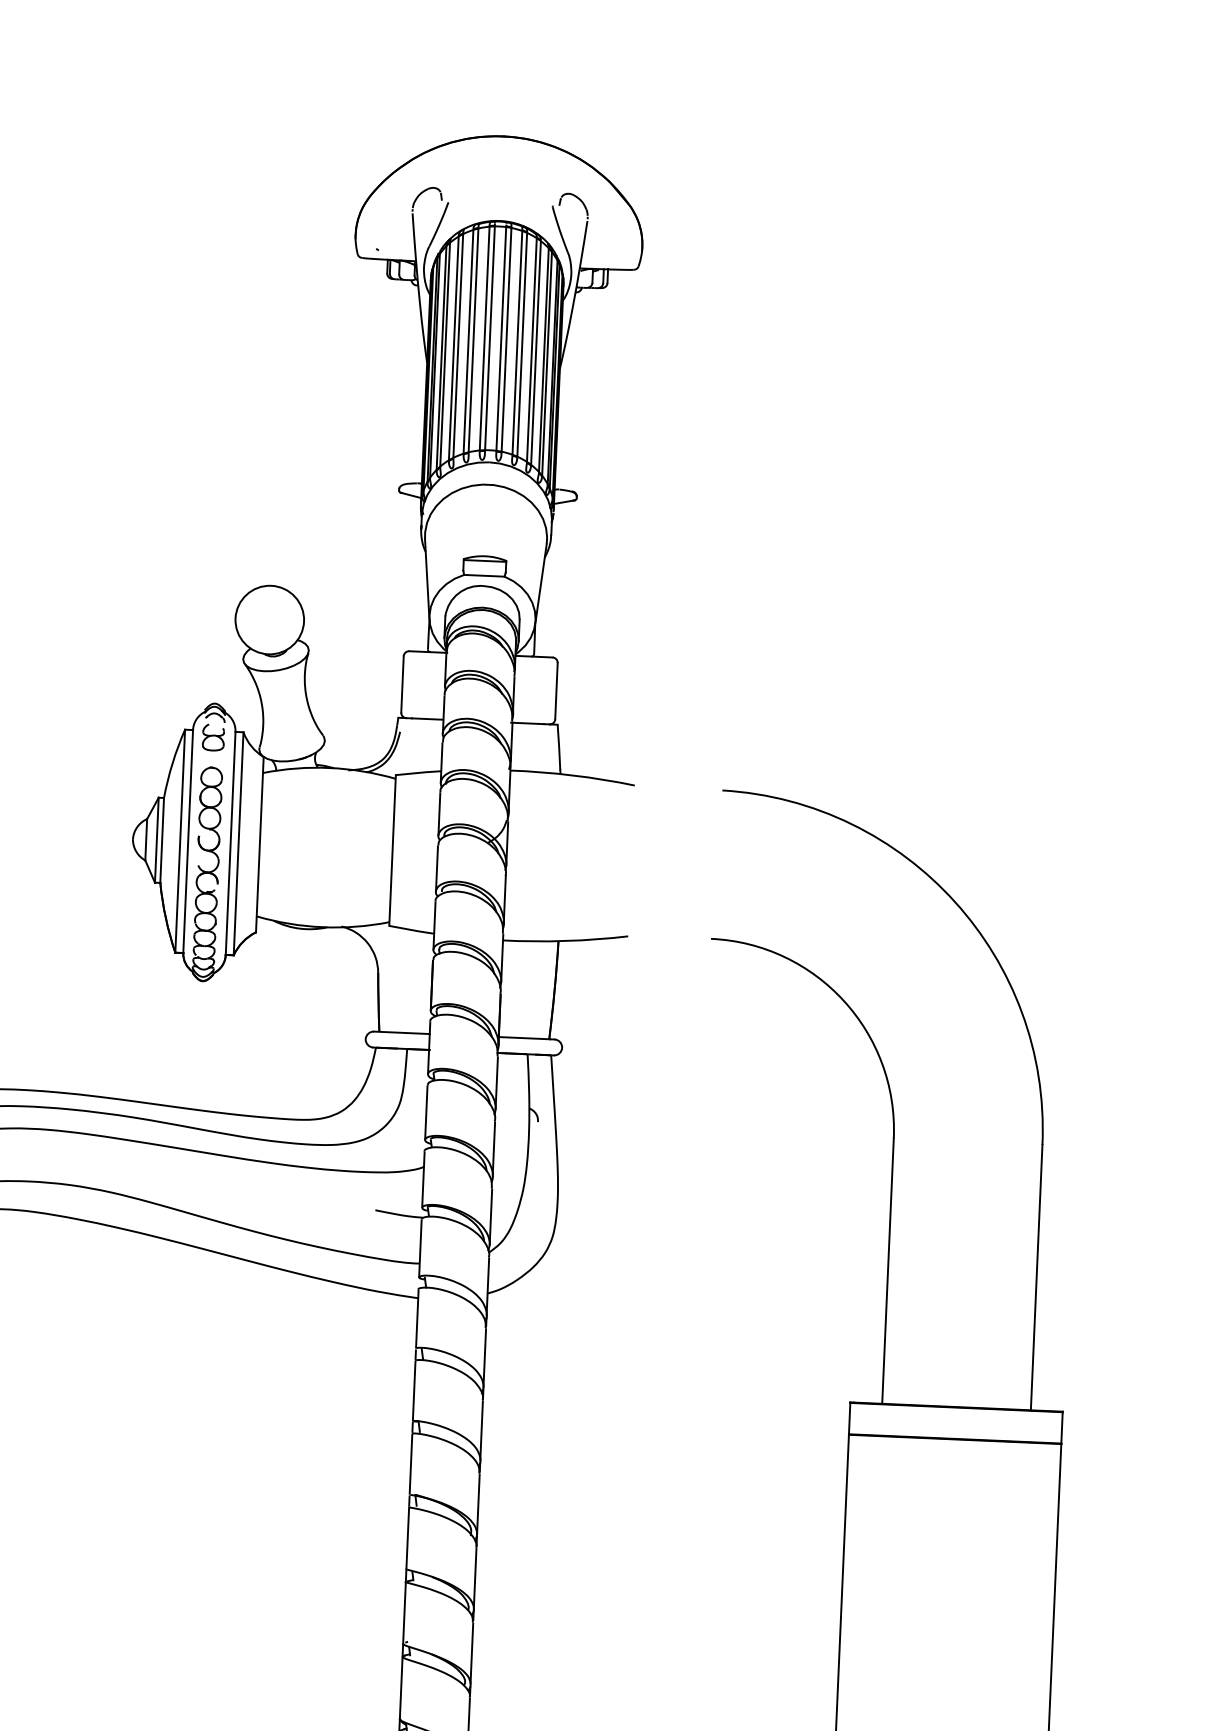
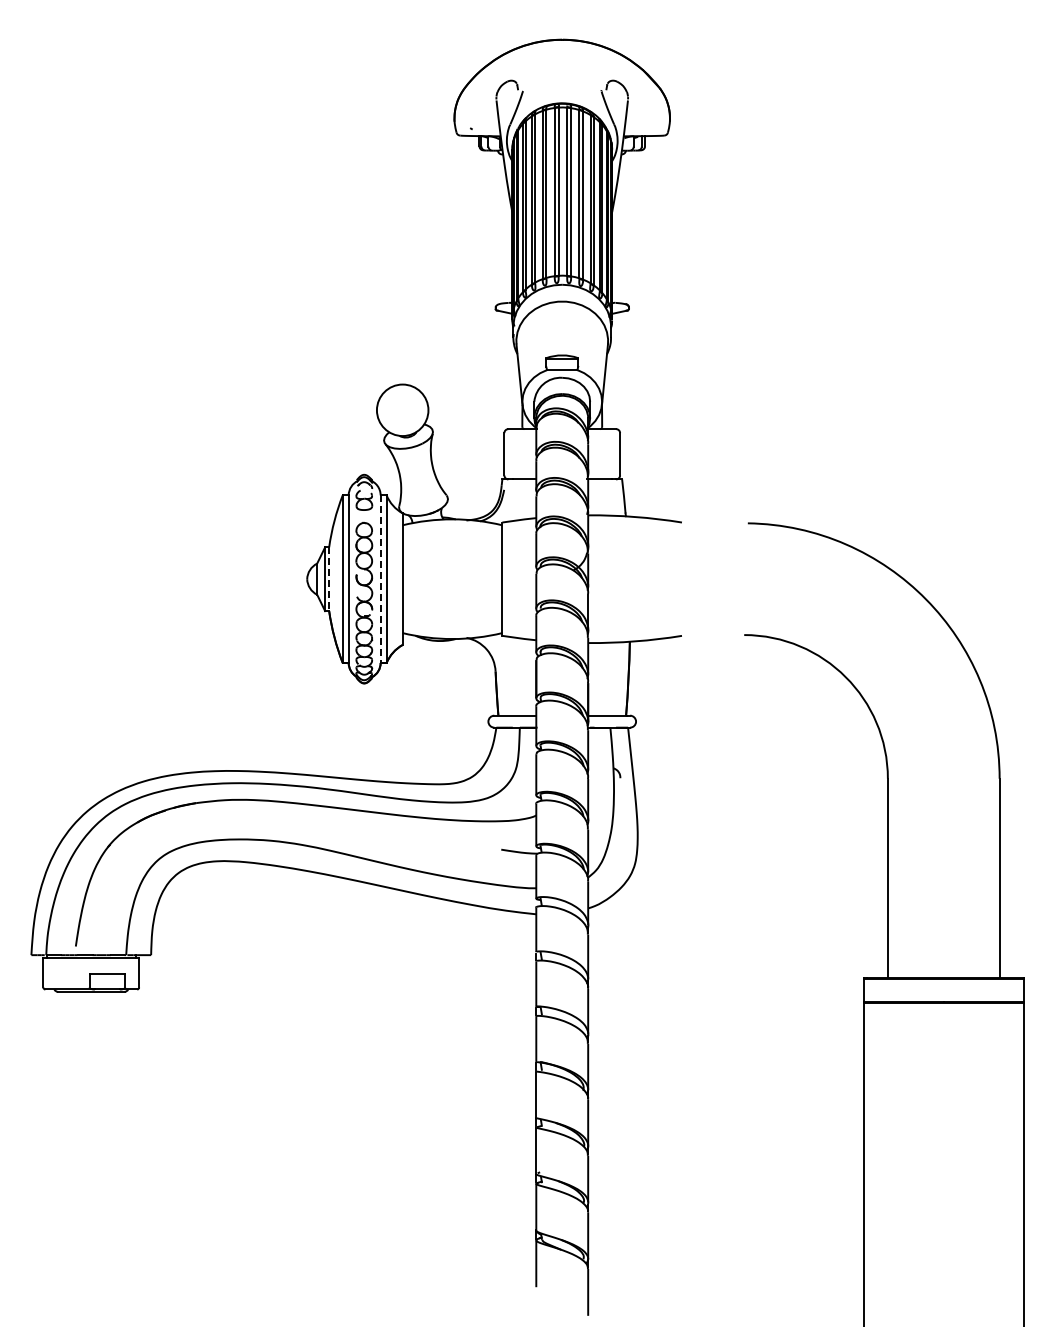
line: (162, 840) -> (329, 579), solid -> dashed
line: (230, 843) -> (380, 579), solid -> dashed

